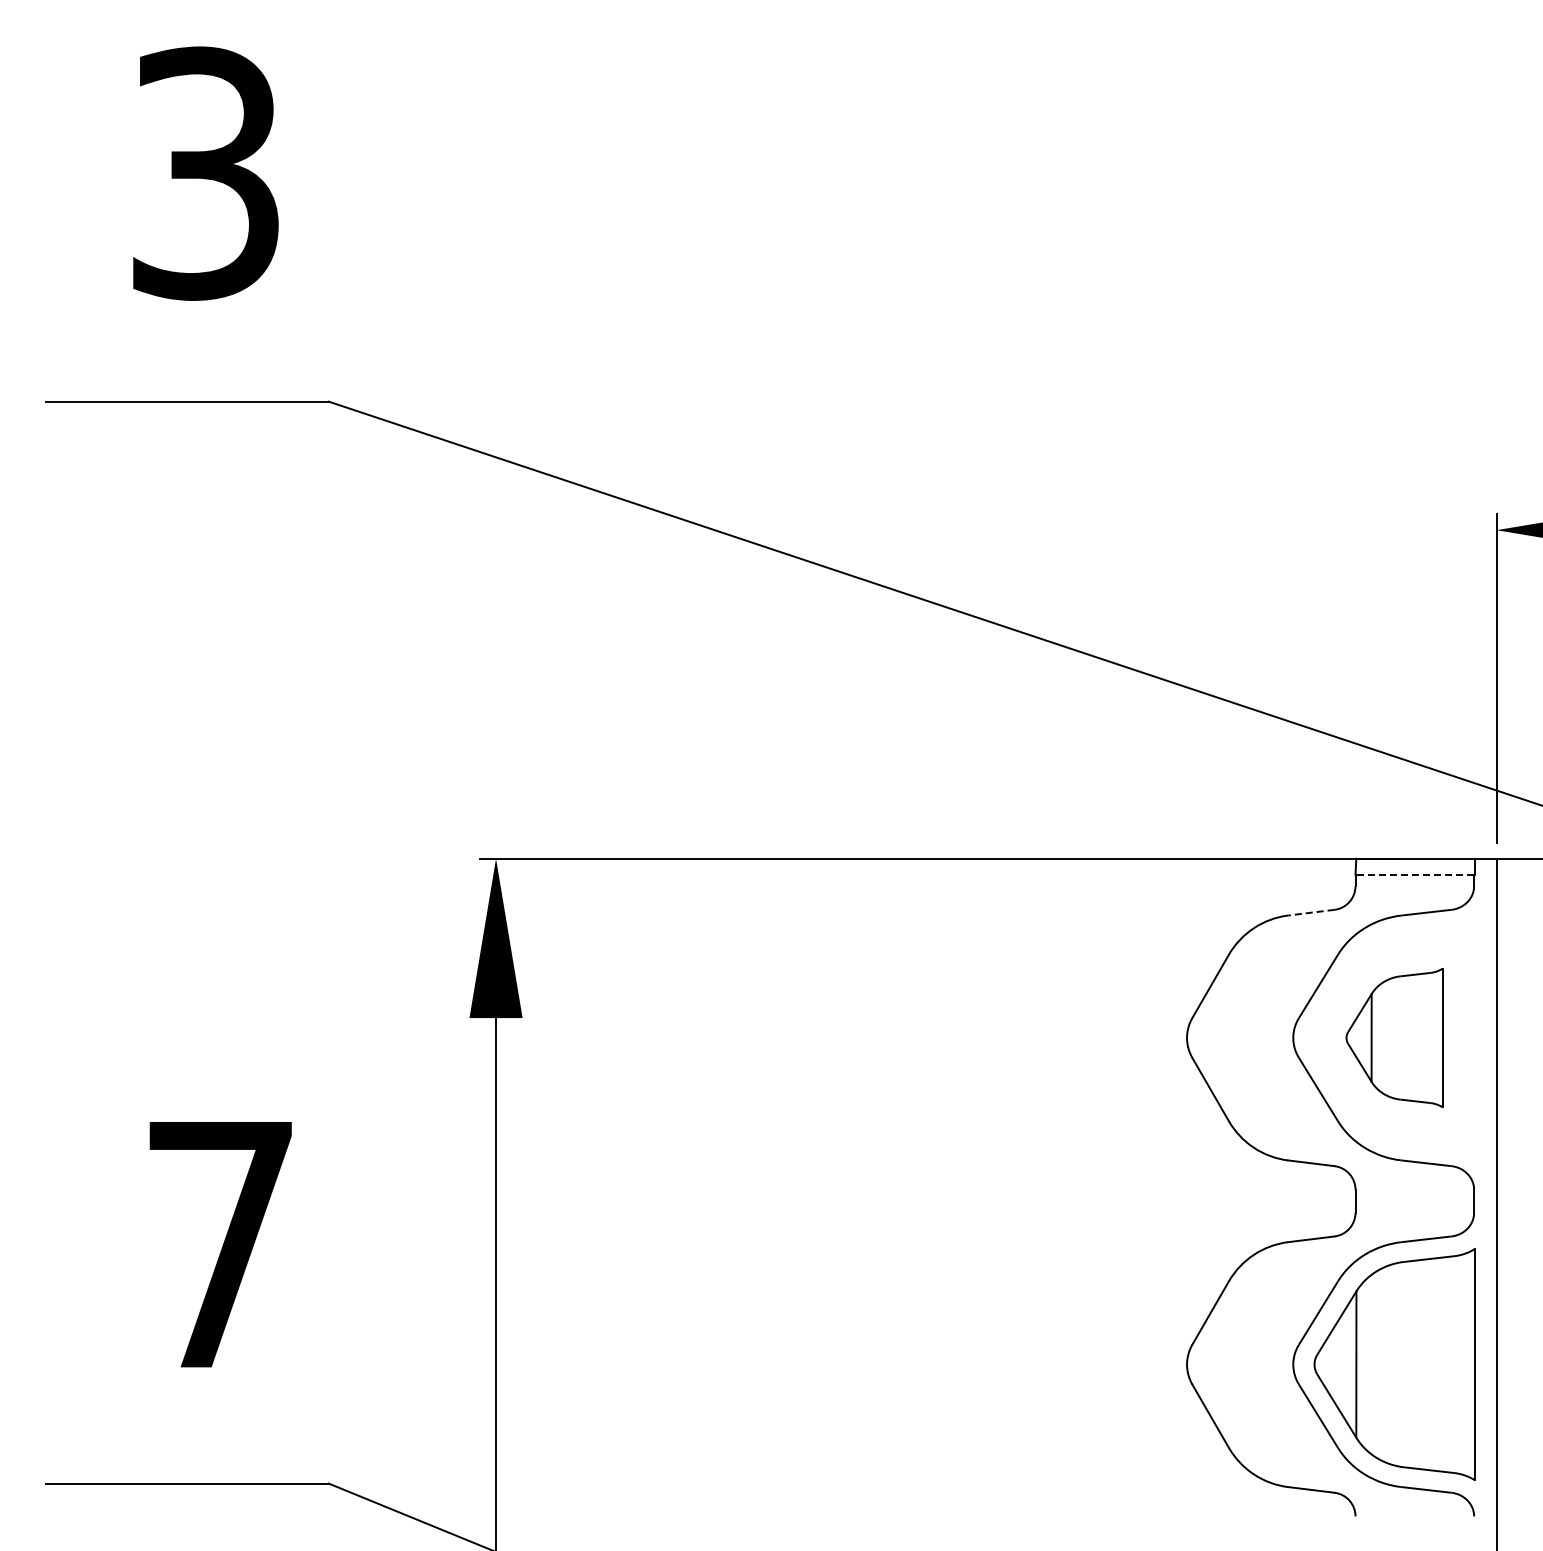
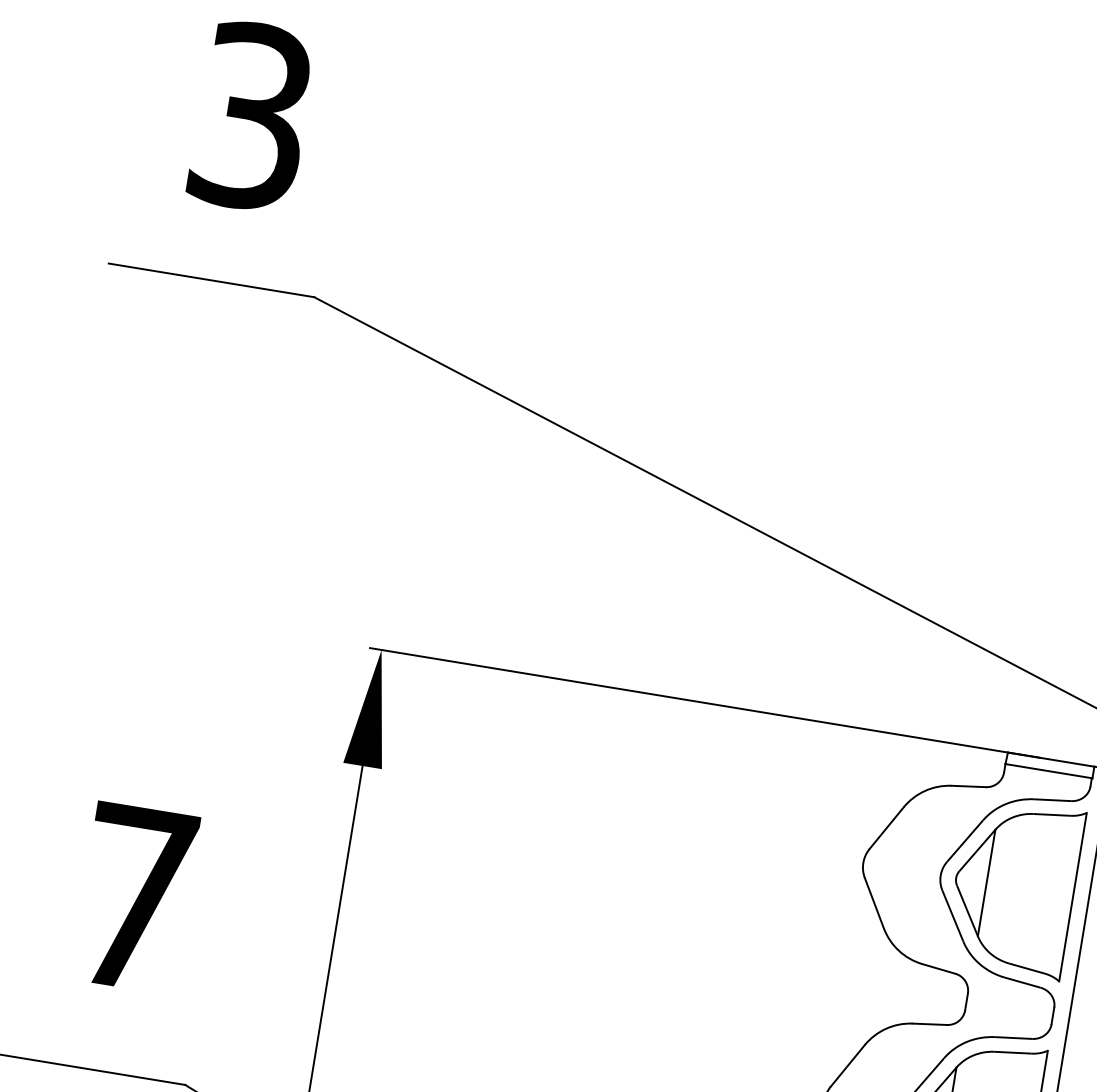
line: (1414, 874) -> (1048, 770), dashed -> solid
line: (1310, 912) -> (968, 786), dashed -> solid
part: (1394, 1037) -> (1014, 887), size x1.67

